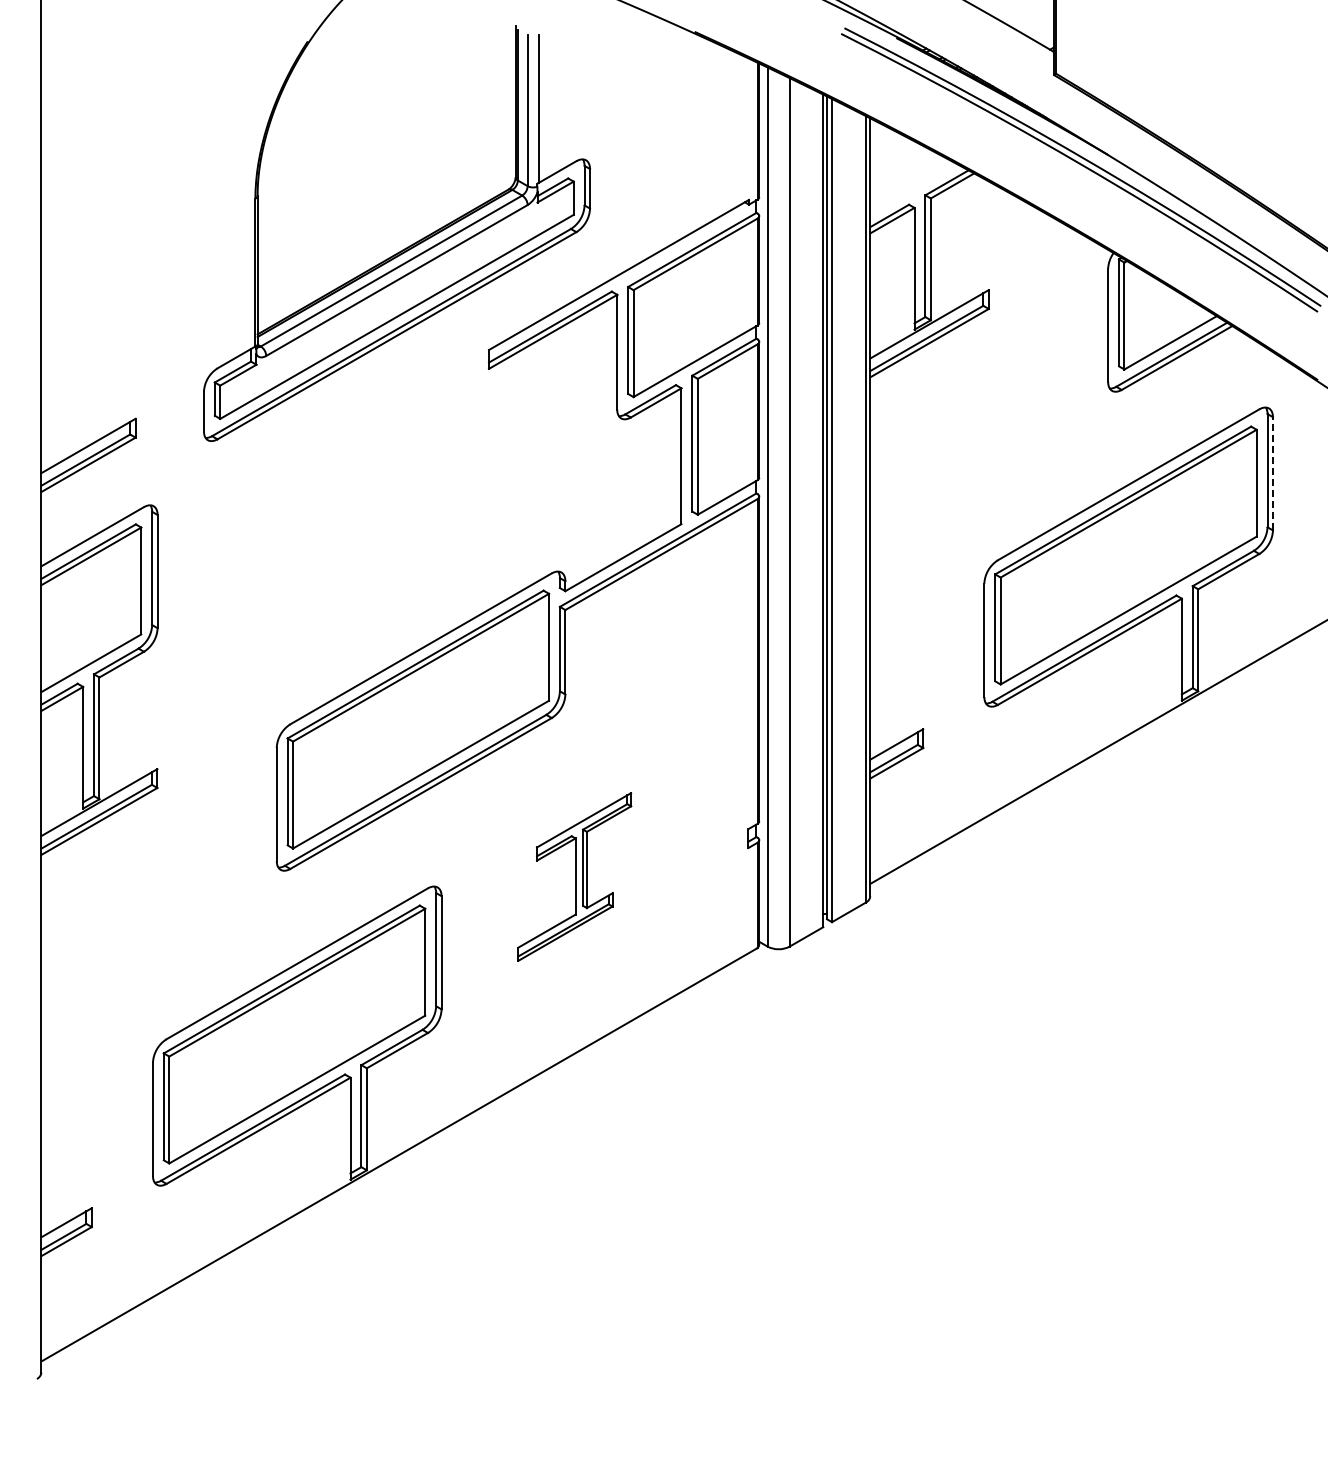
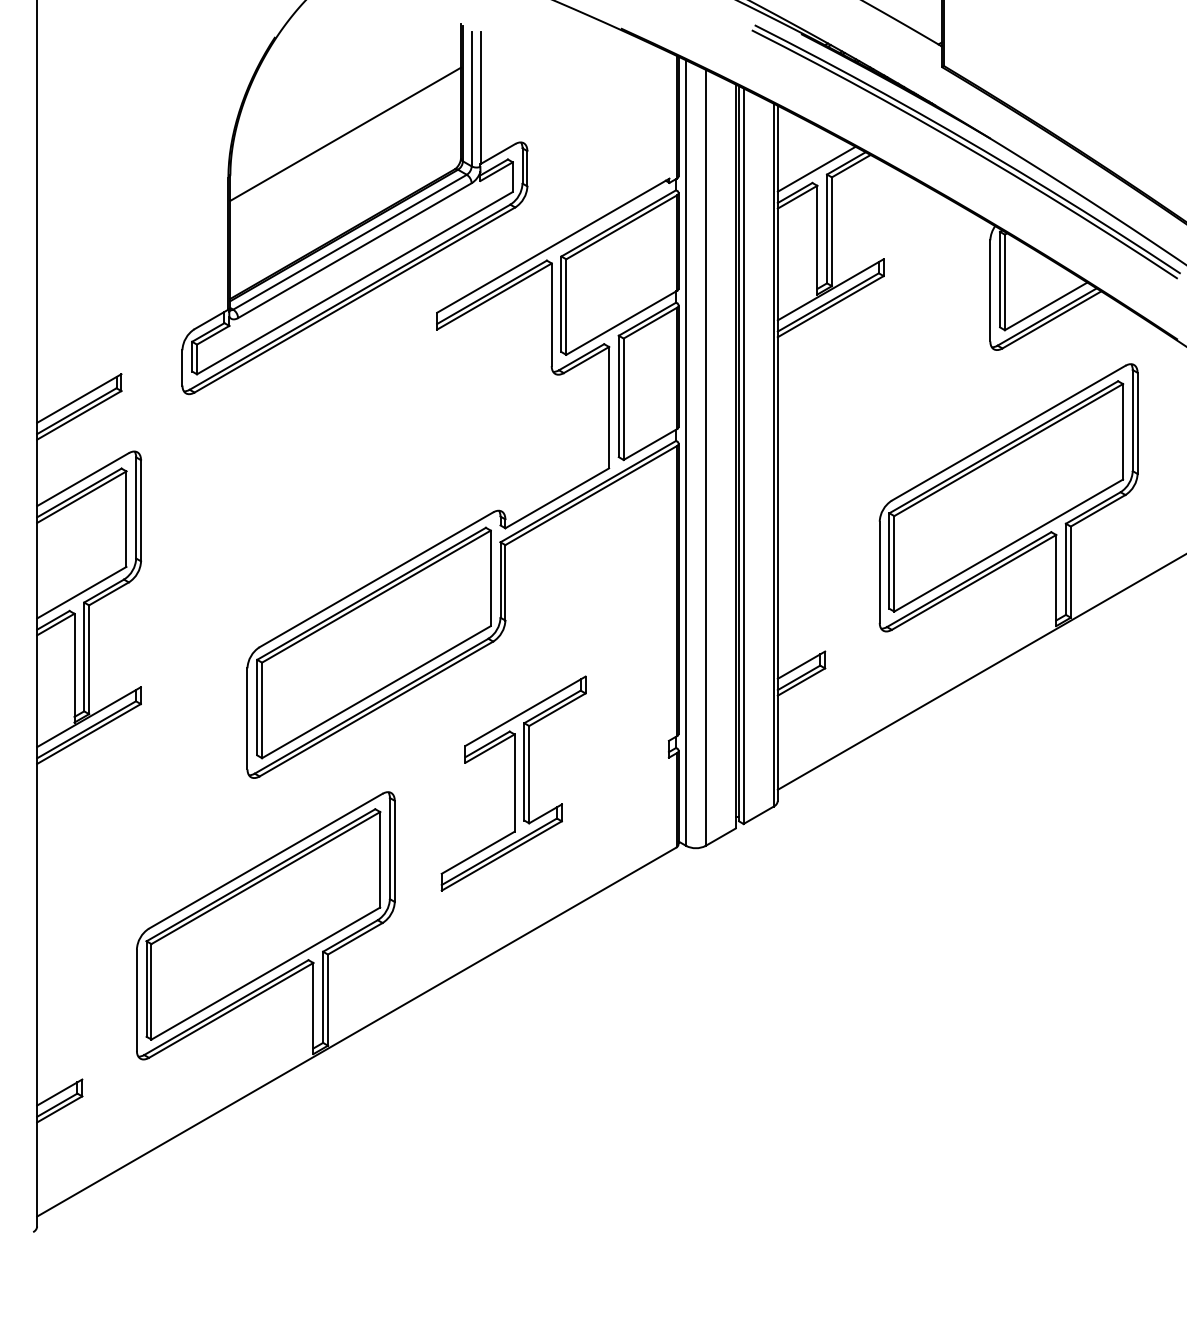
line: (386, 149) -> (345, 133), added
line: (913, 189) -> (816, 169), added
line: (1272, 473) -> (1137, 423), dashed -> solid
part: (574, 876) -> (513, 783), size x1.43

